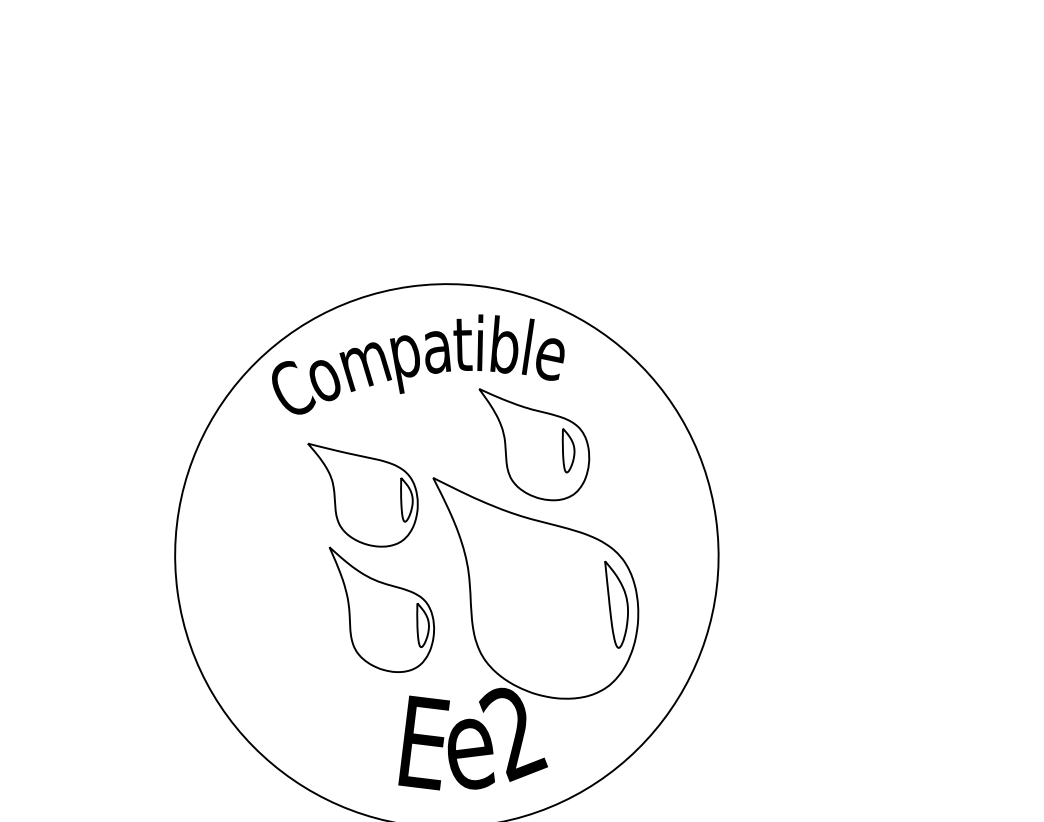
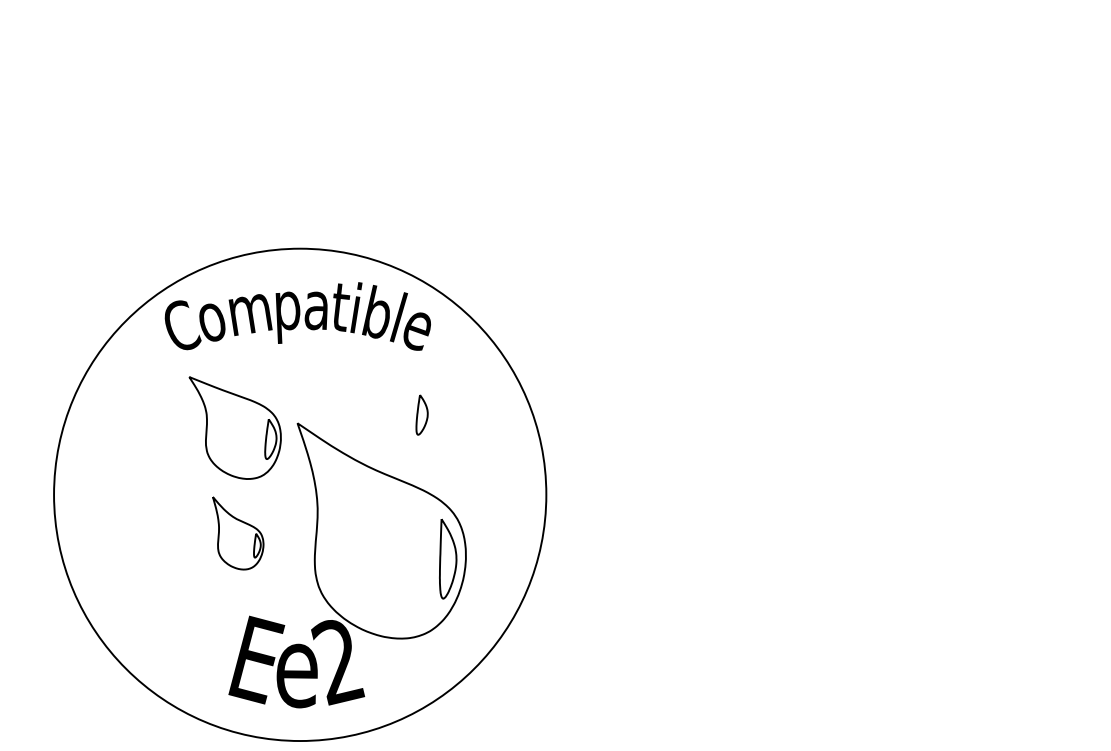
part: (537, 441) -> (395, 403), removed
part: (385, 607) -> (238, 533), size x0.6

